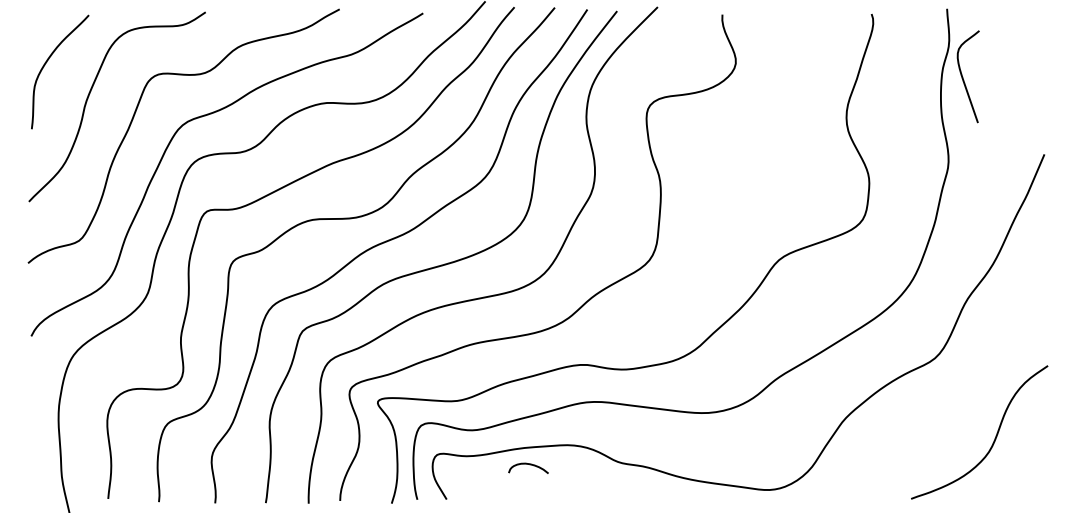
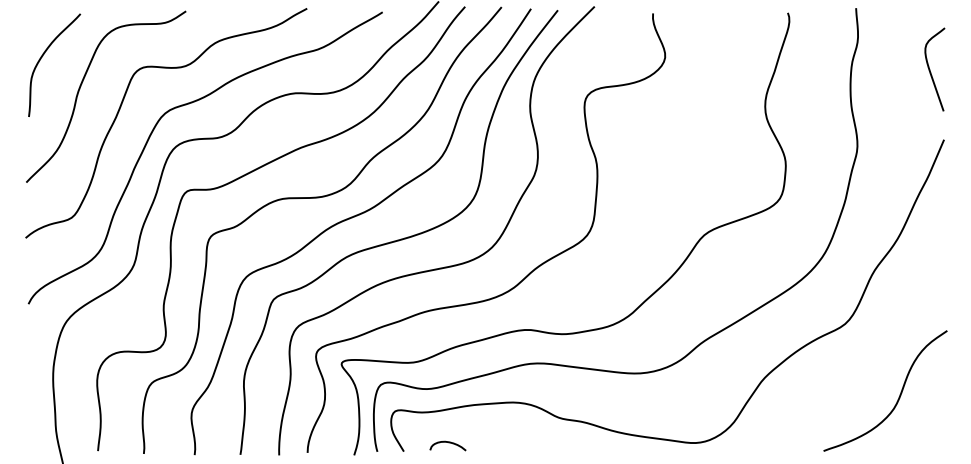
curve: (963, 77) -> (930, 70), moved
curve: (529, 465) -> (448, 443), moved

